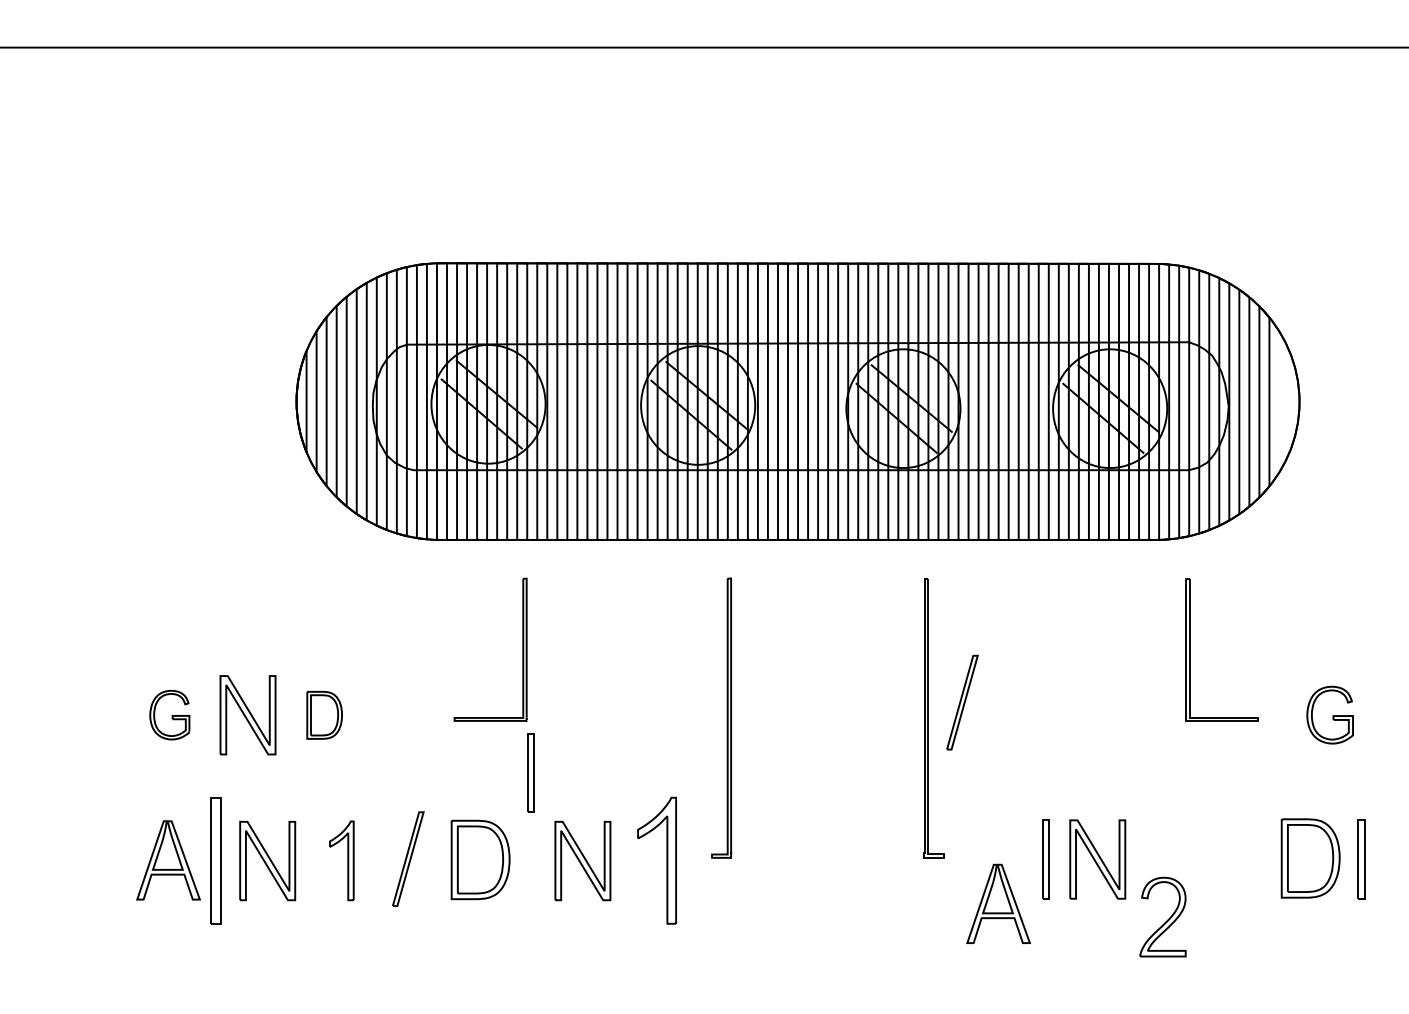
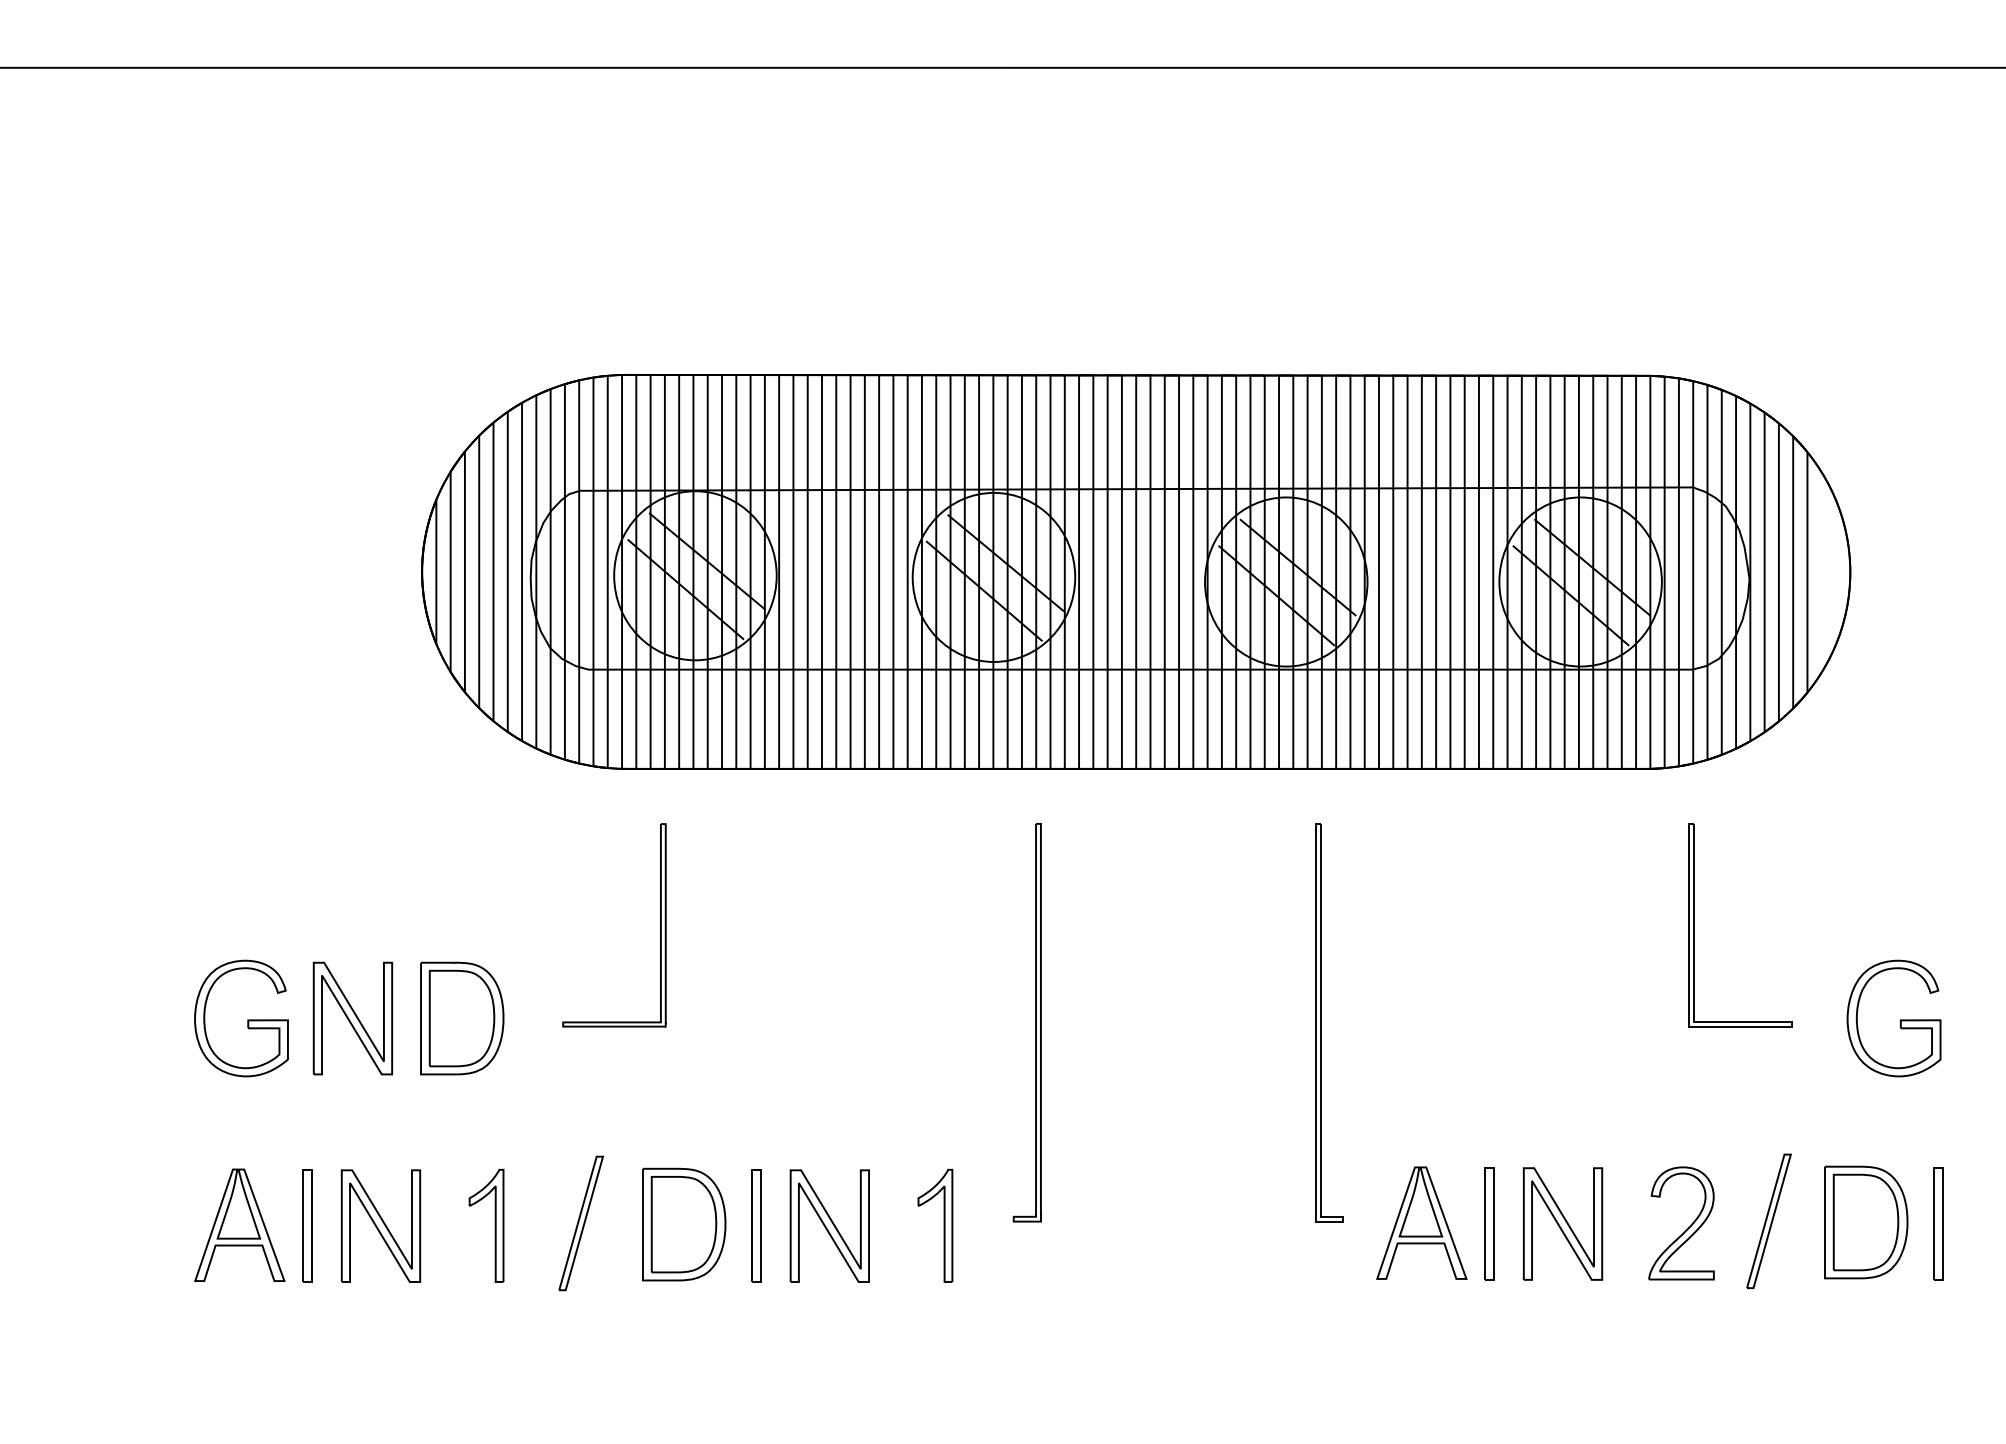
part: (522, 649) -> (659, 924), moved
part: (962, 702) -> (1769, 1221), moved
part: (169, 714) -> (241, 1017), size x1.67
part: (1329, 714) -> (1893, 1017), size x1.43
part: (324, 715) -> (461, 1018), size x1.67
part: (530, 772) -> (755, 1225), moved
part: (215, 860) -> (306, 1225), size x0.62
part: (656, 860) -> (934, 1225), size x0.62
part: (998, 903) -> (1421, 1222), moved
part: (1162, 916) -> (1680, 1222), moved

